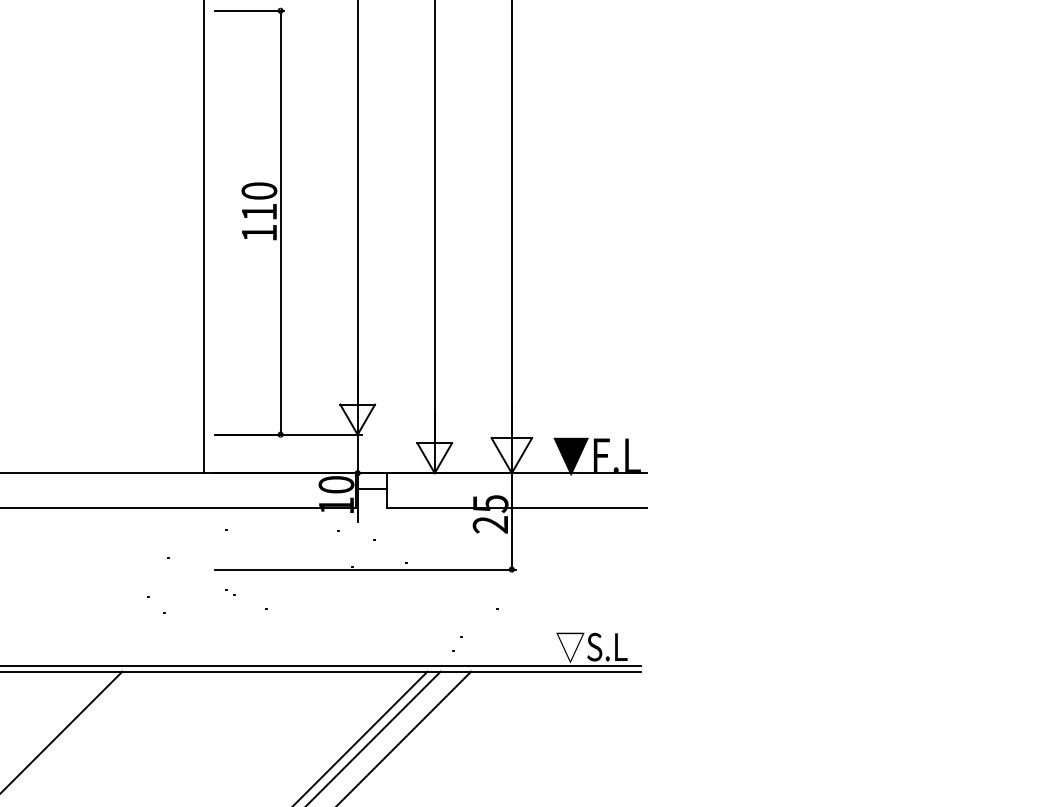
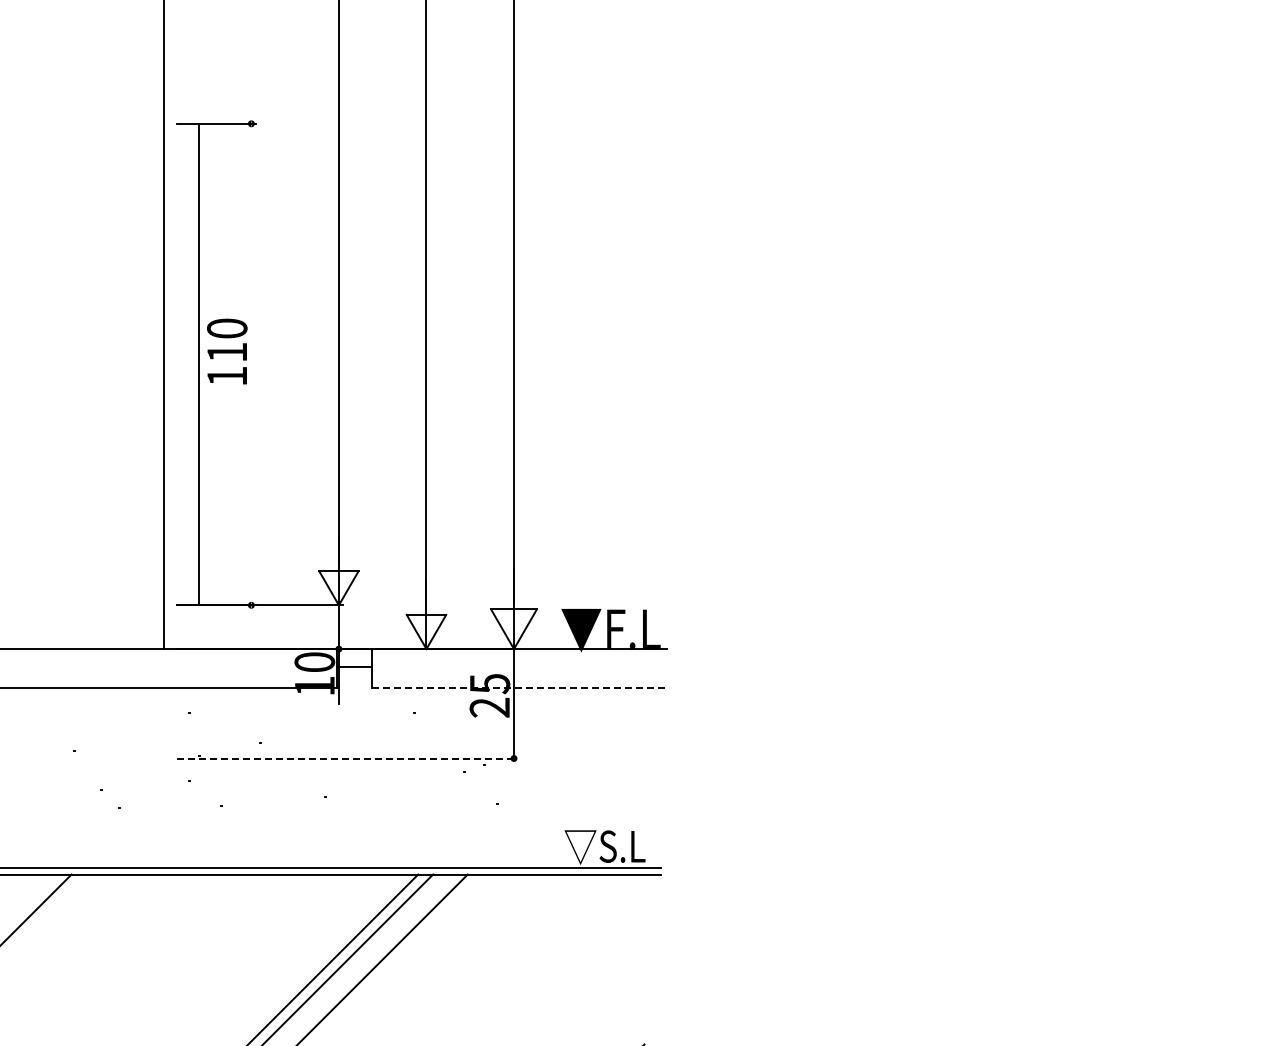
line: (280, 222) -> (199, 364), moved
line: (516, 507) -> (519, 688), solid -> dashed
line: (365, 569) -> (347, 758), solid -> dashed

